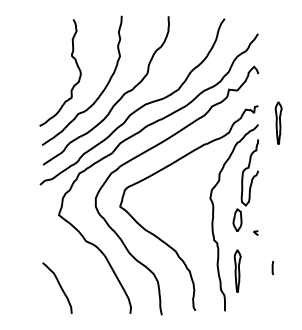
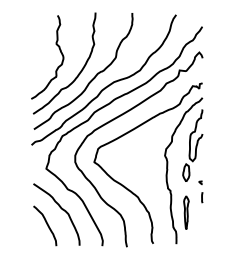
part: (278, 122) -> (218, 96), removed
curve: (77, 266) -> (60, 209), added
curve: (272, 268) -> (201, 198), moved

